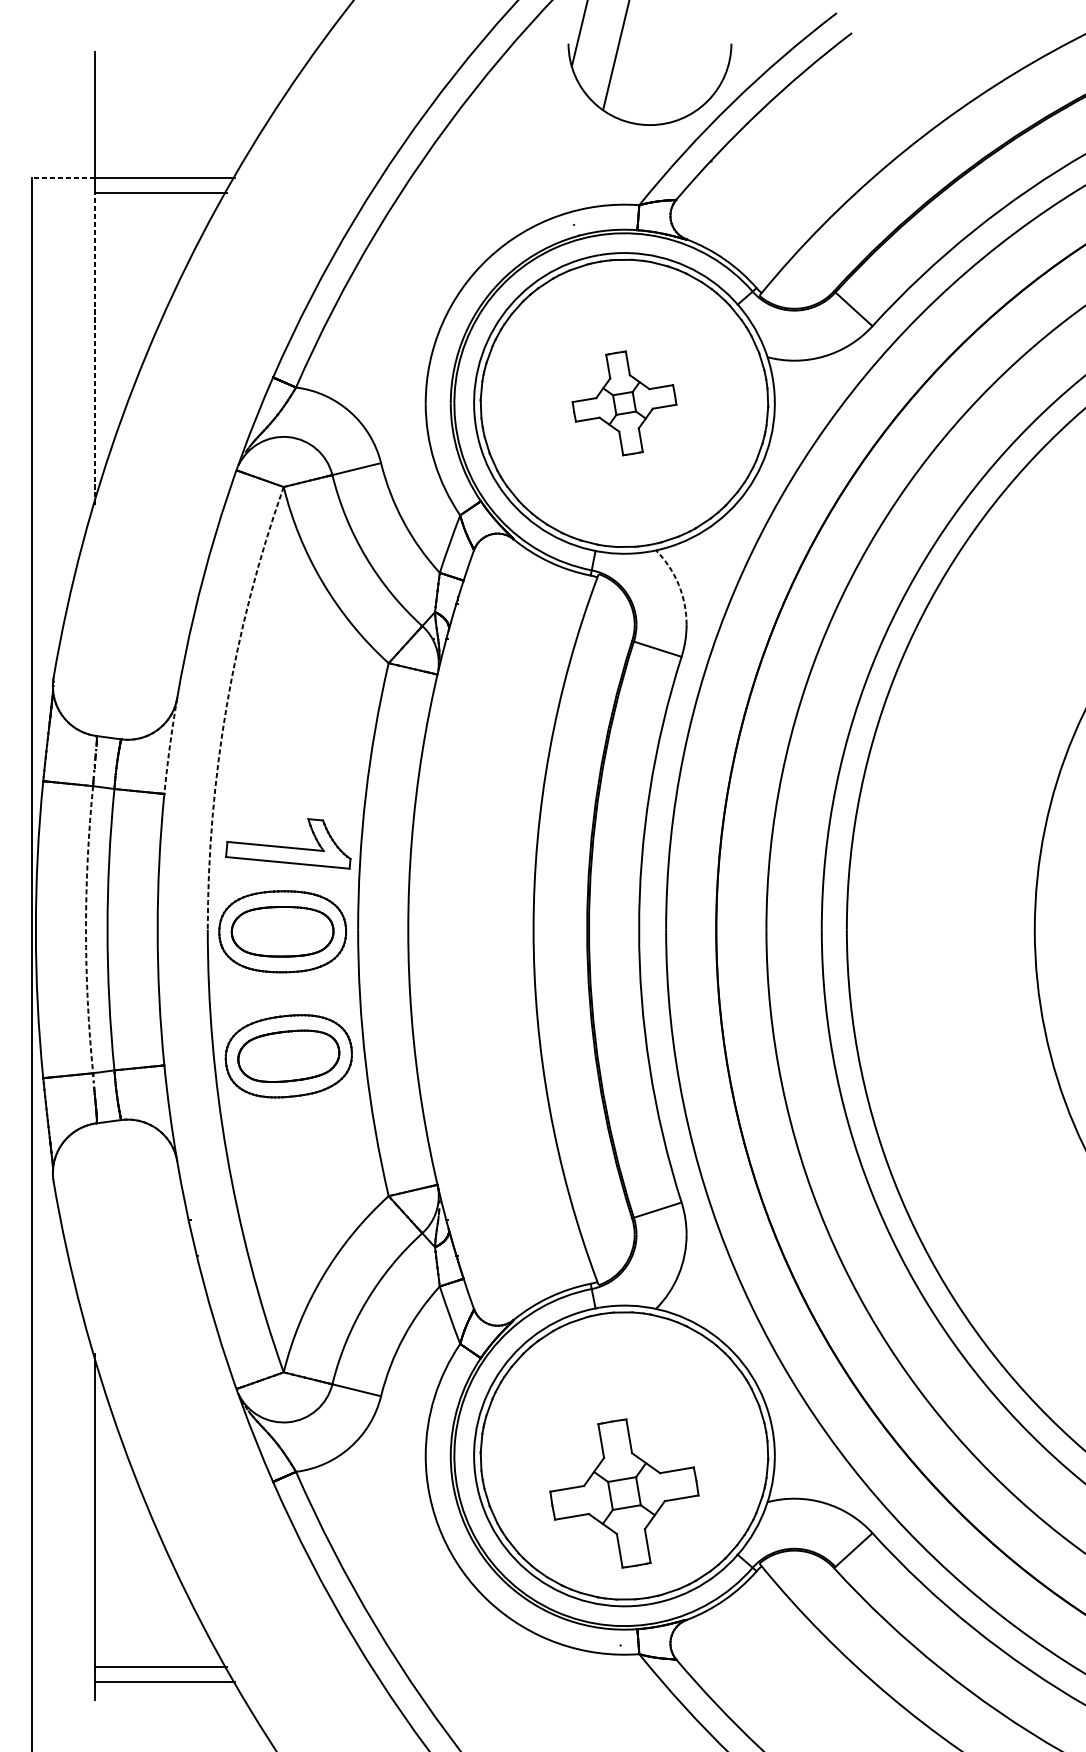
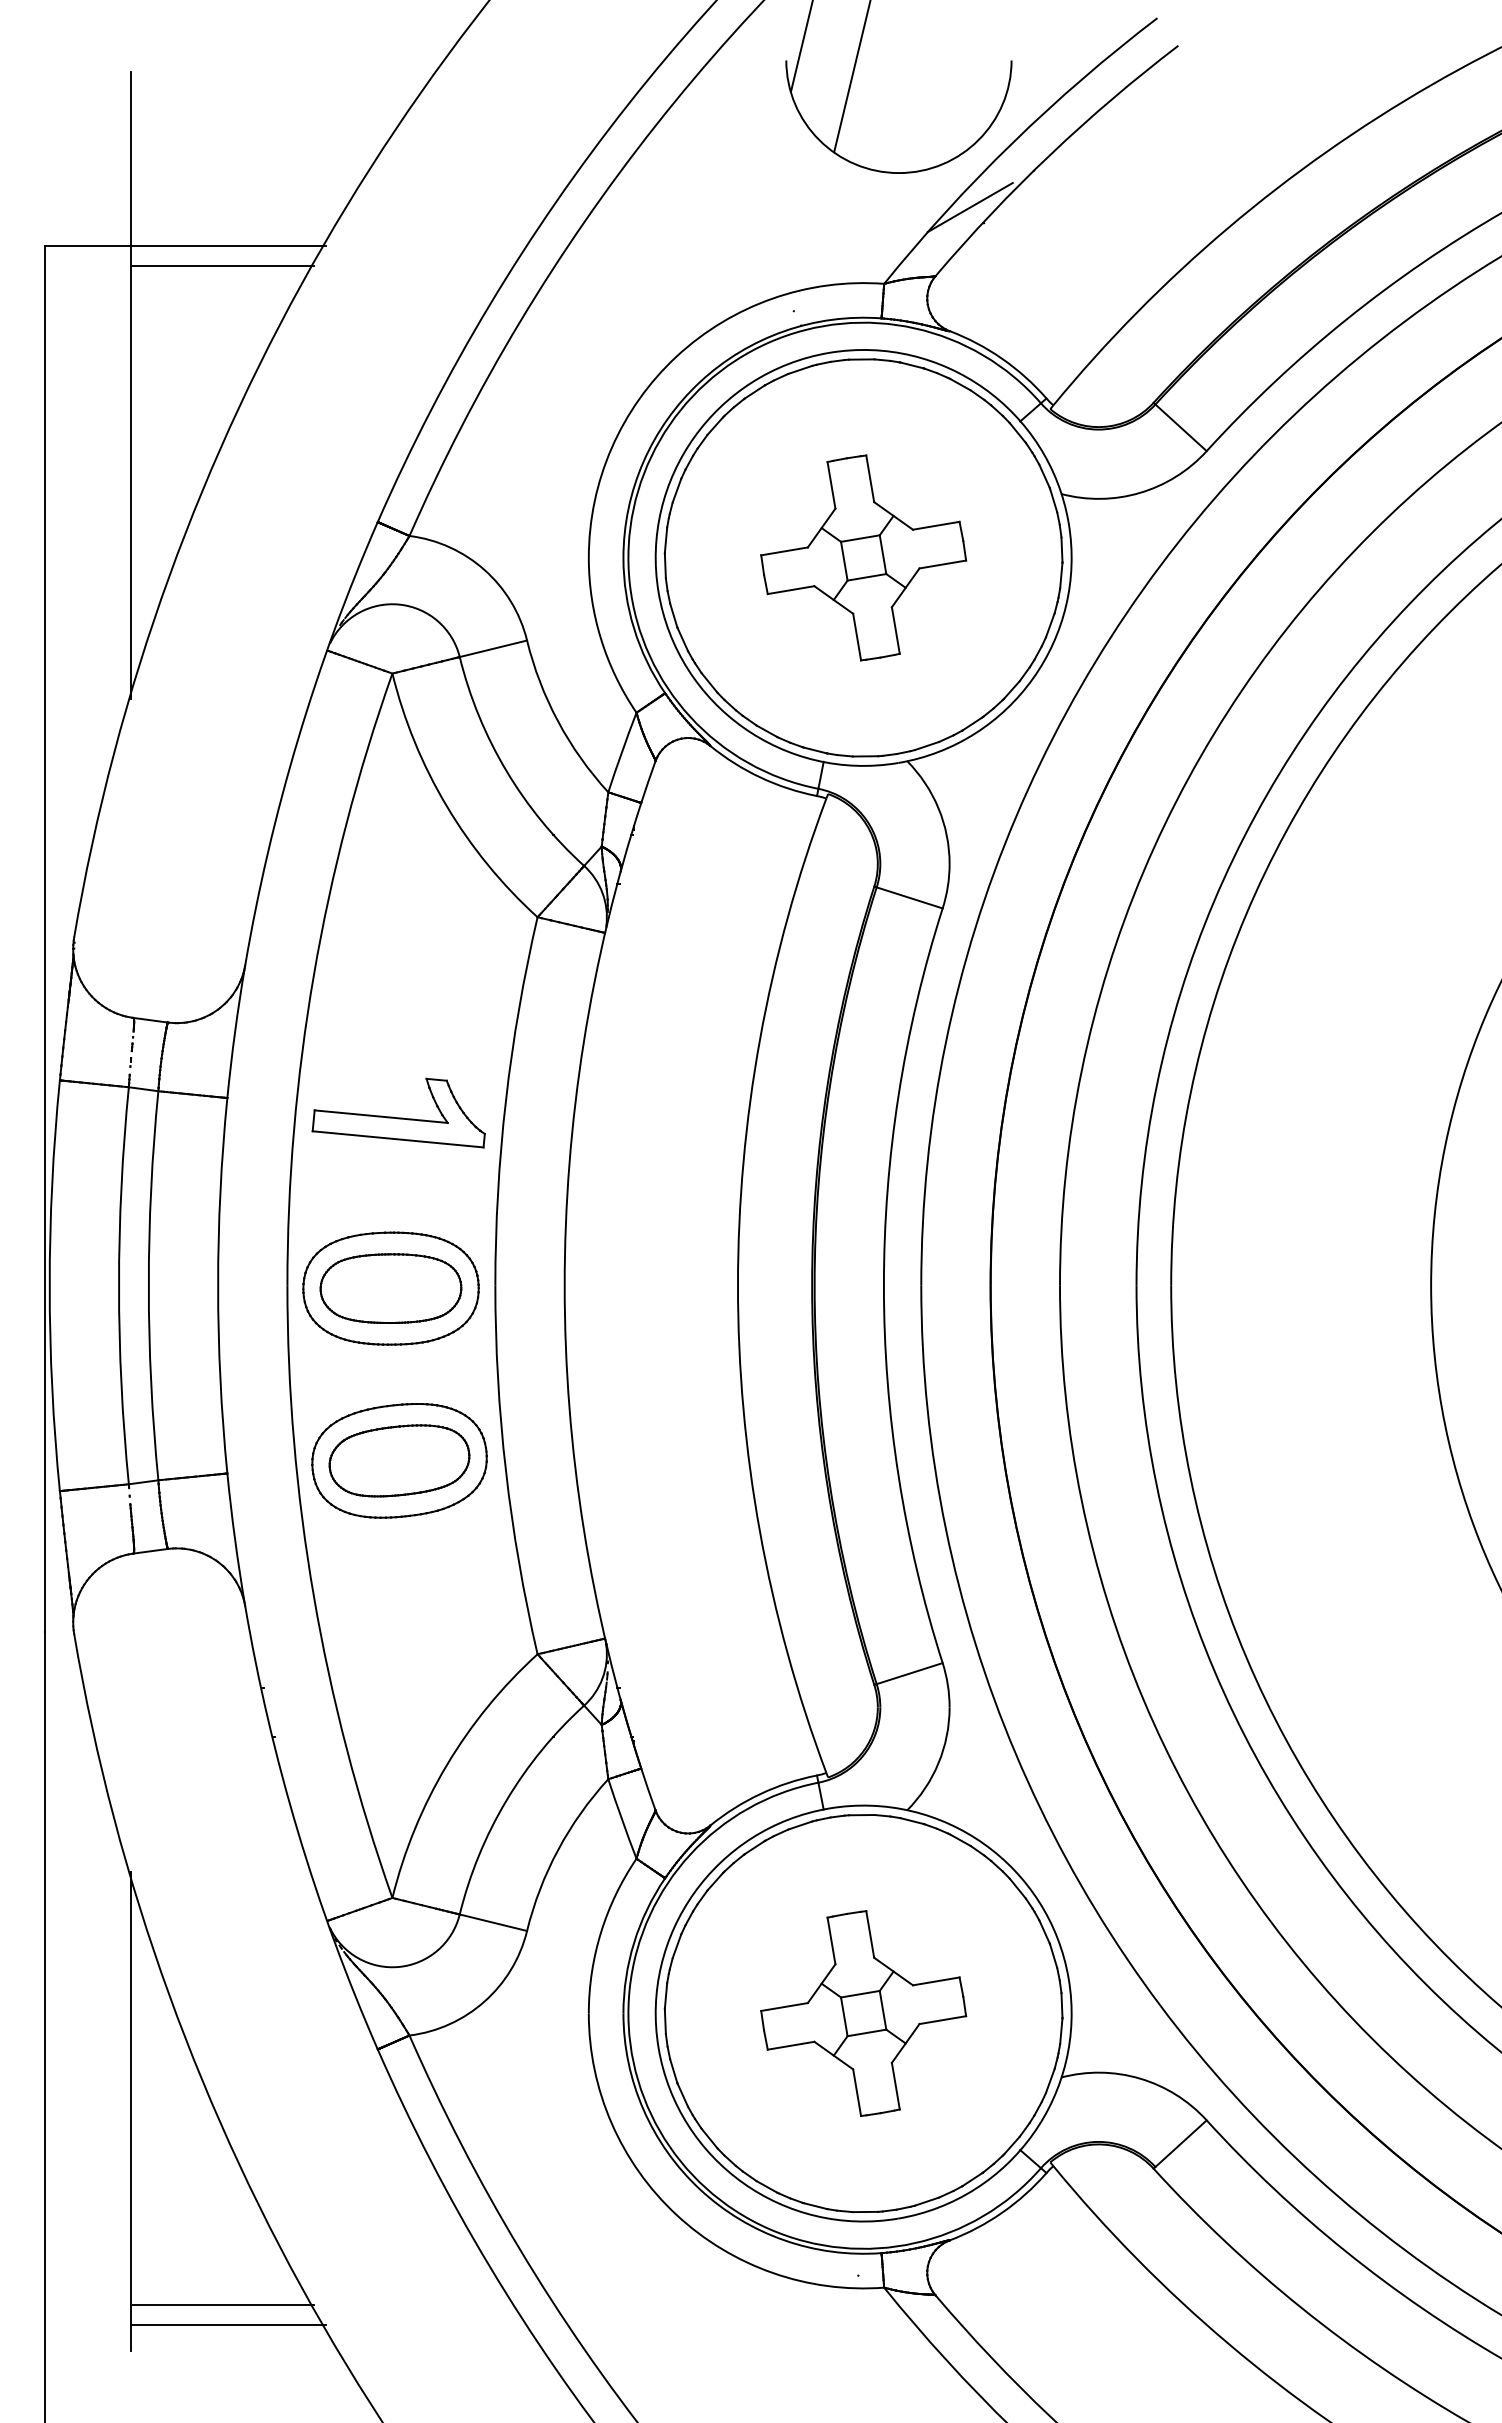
line: (700, 150) -> (969, 207), added
line: (63, 178) -> (87, 246), dashed -> solid
line: (95, 348) -> (131, 482), dashed -> solid
part: (624, 403) -> (863, 557), size x1.43
arc: (678, 584) -> (938, 808), dashed -> solid
arc: (226, 705) -> (313, 975), dashed -> solid
arc: (170, 745) -> (235, 1031), dashed -> solid
part: (288, 843) -> (398, 1112), moved
arc: (86, 929) -> (119, 1285), dashed -> solid
part: (624, 1493) -> (863, 2013), moved

